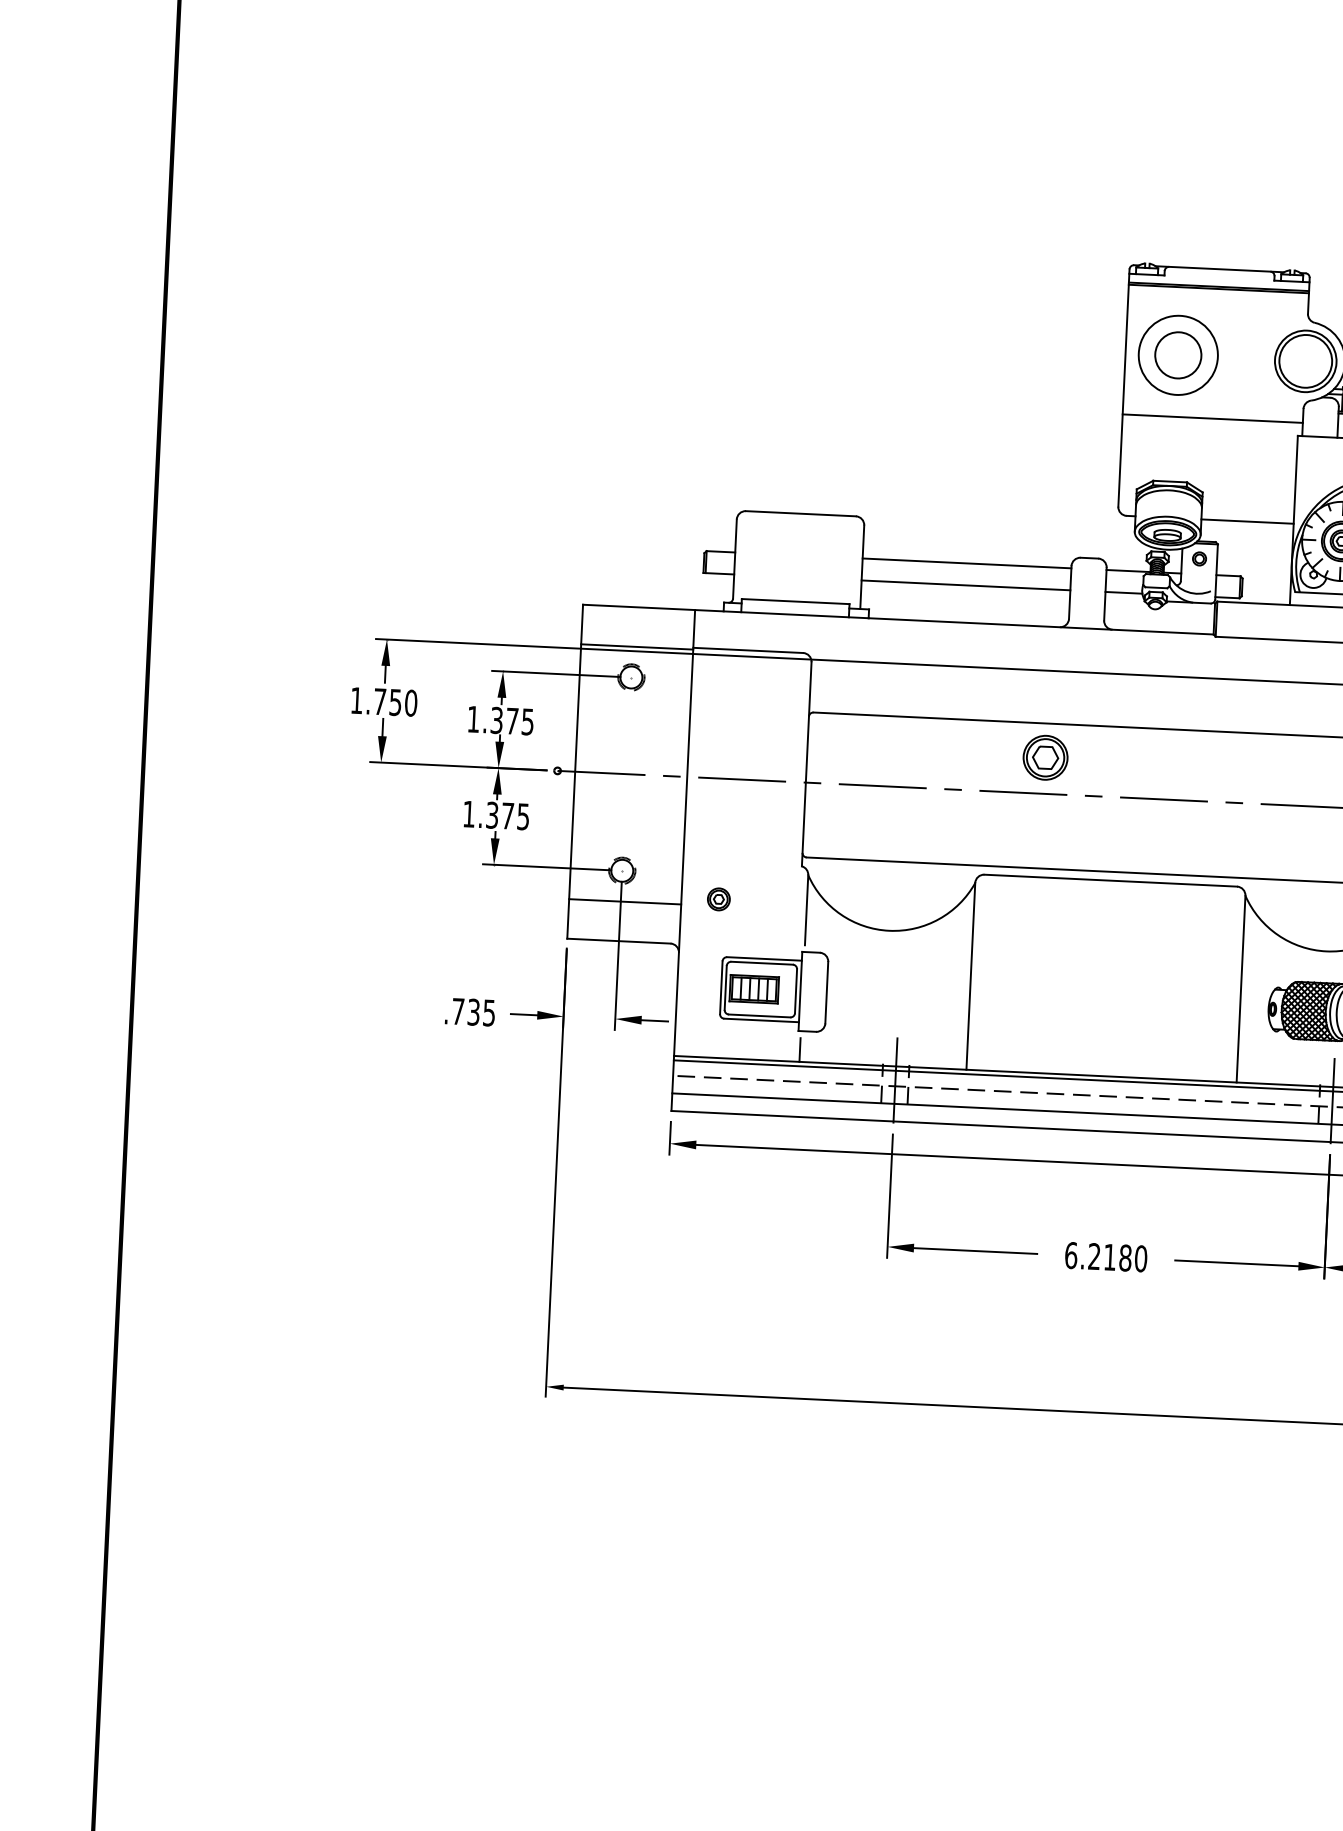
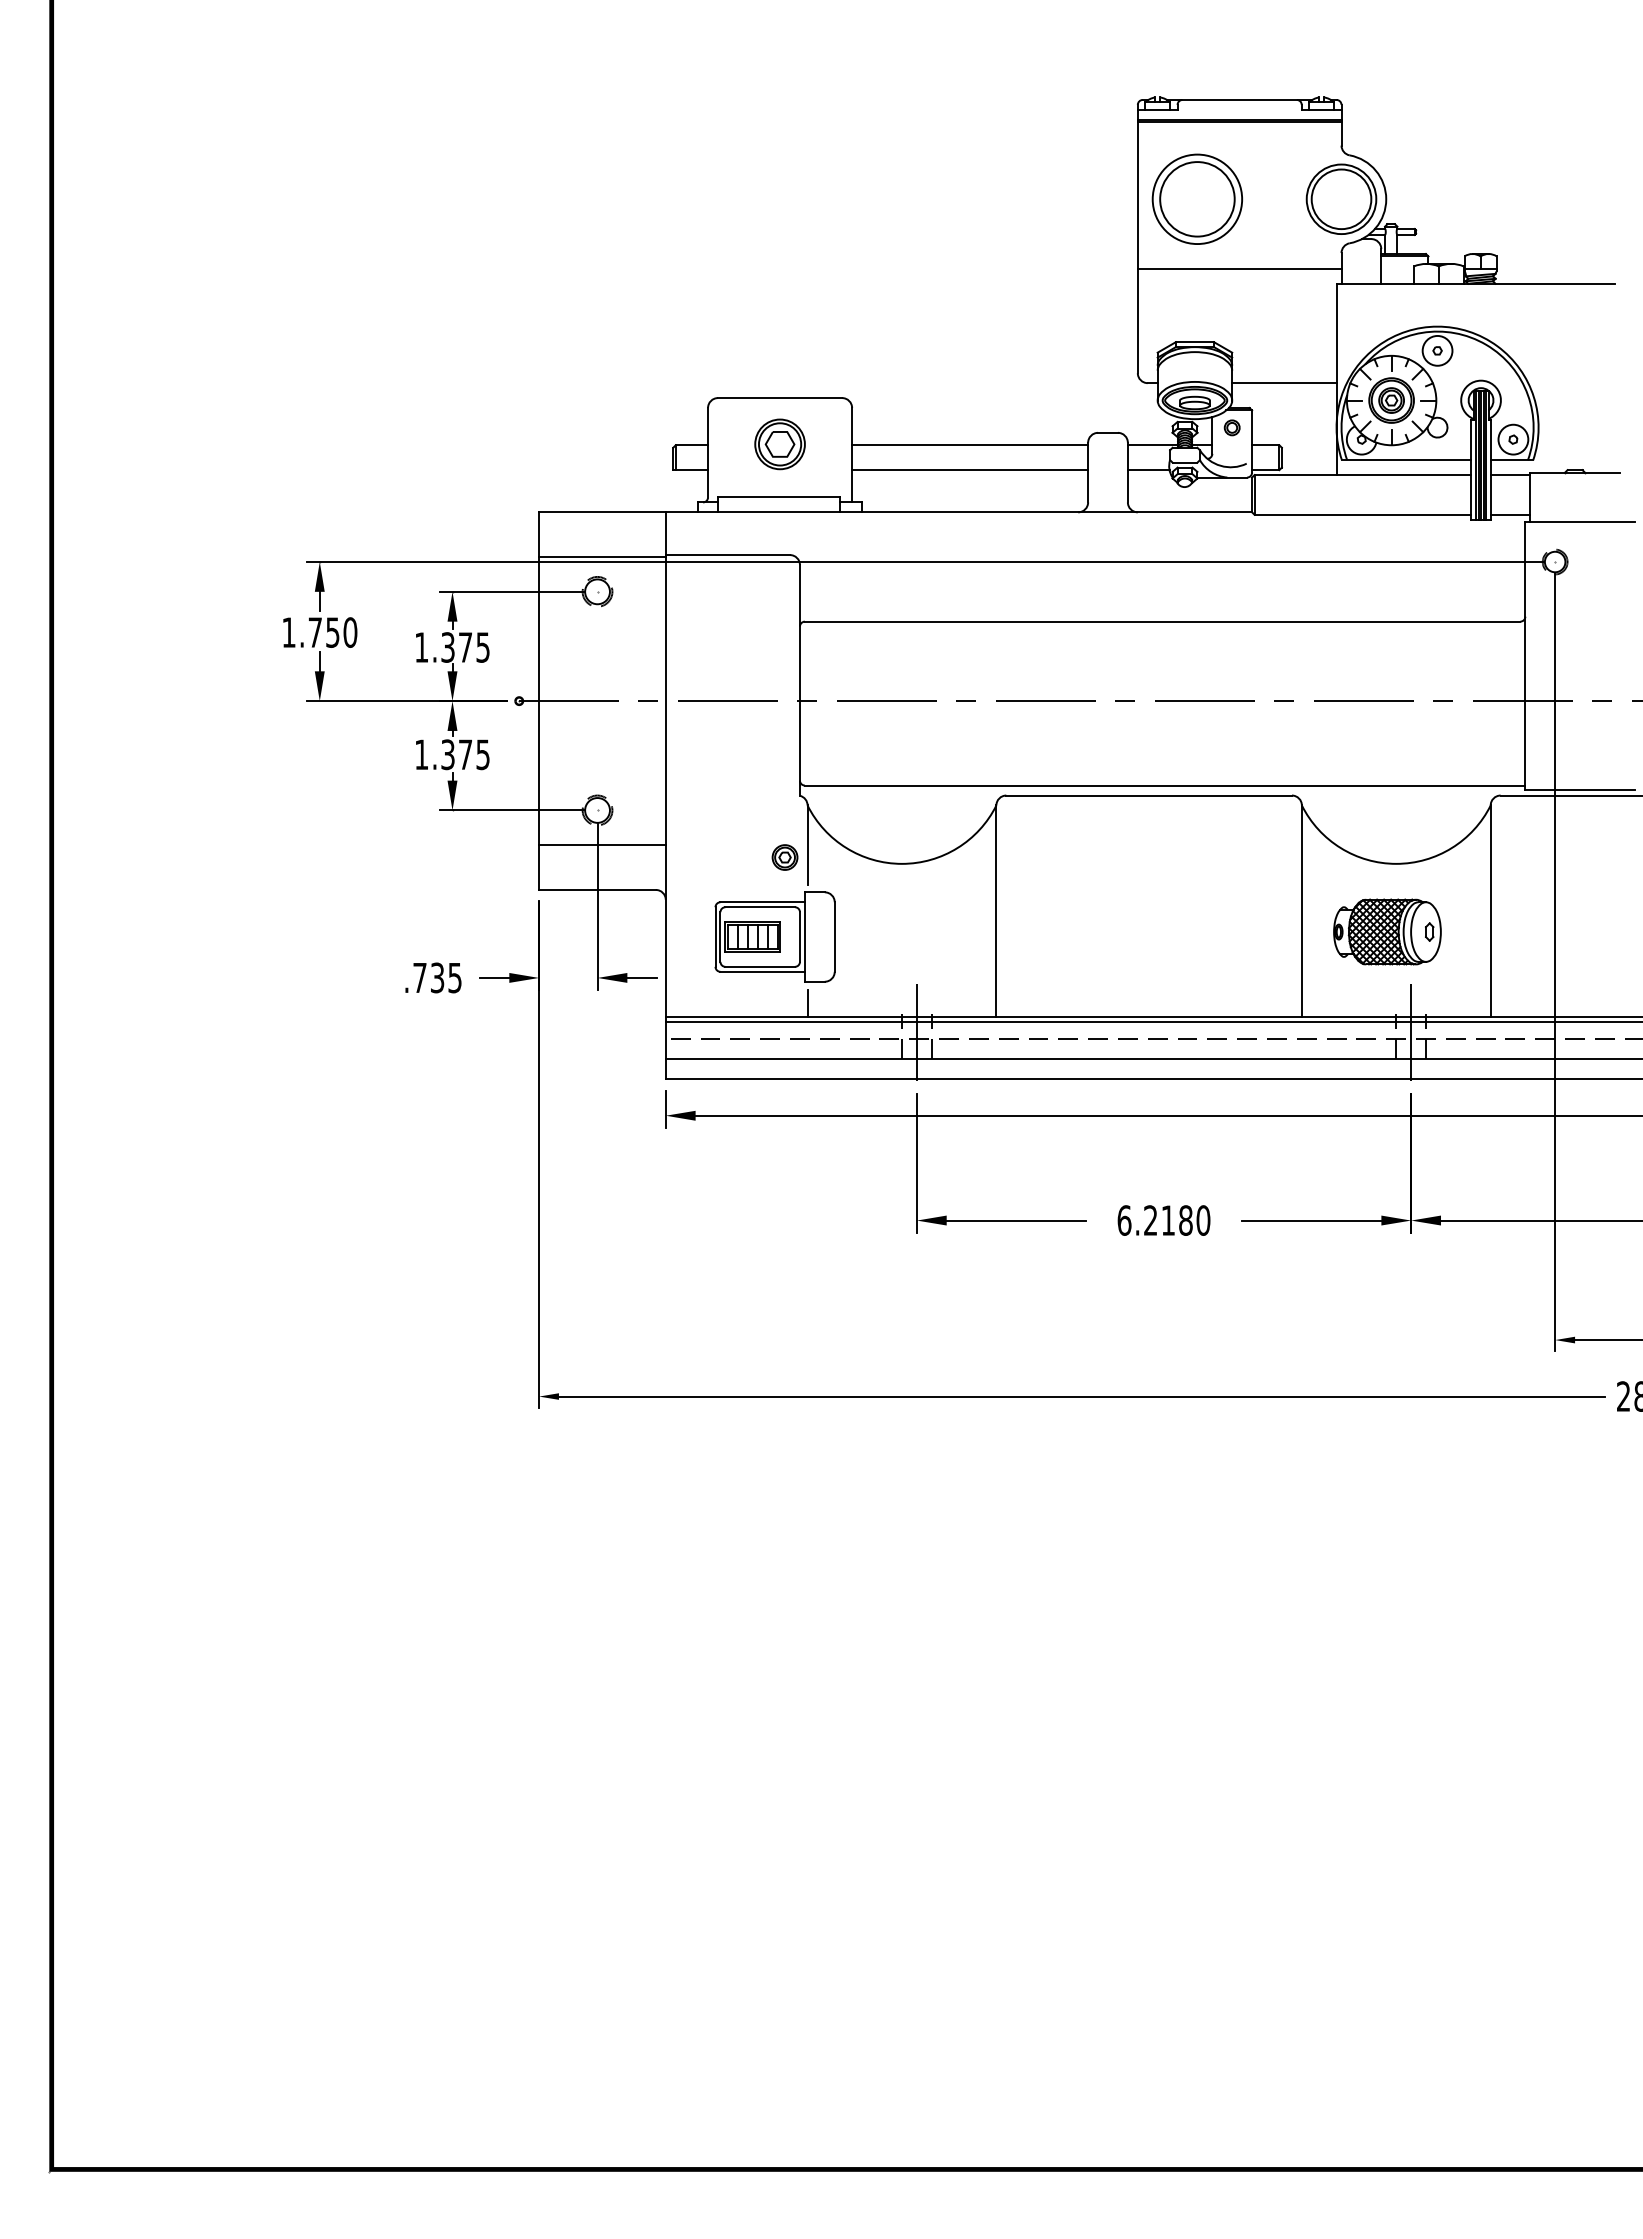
circle: (1178, 355) -> (1197, 199), size x1.43
part: (1045, 757) -> (779, 444), moved
part: (718, 899) -> (784, 857), moved

